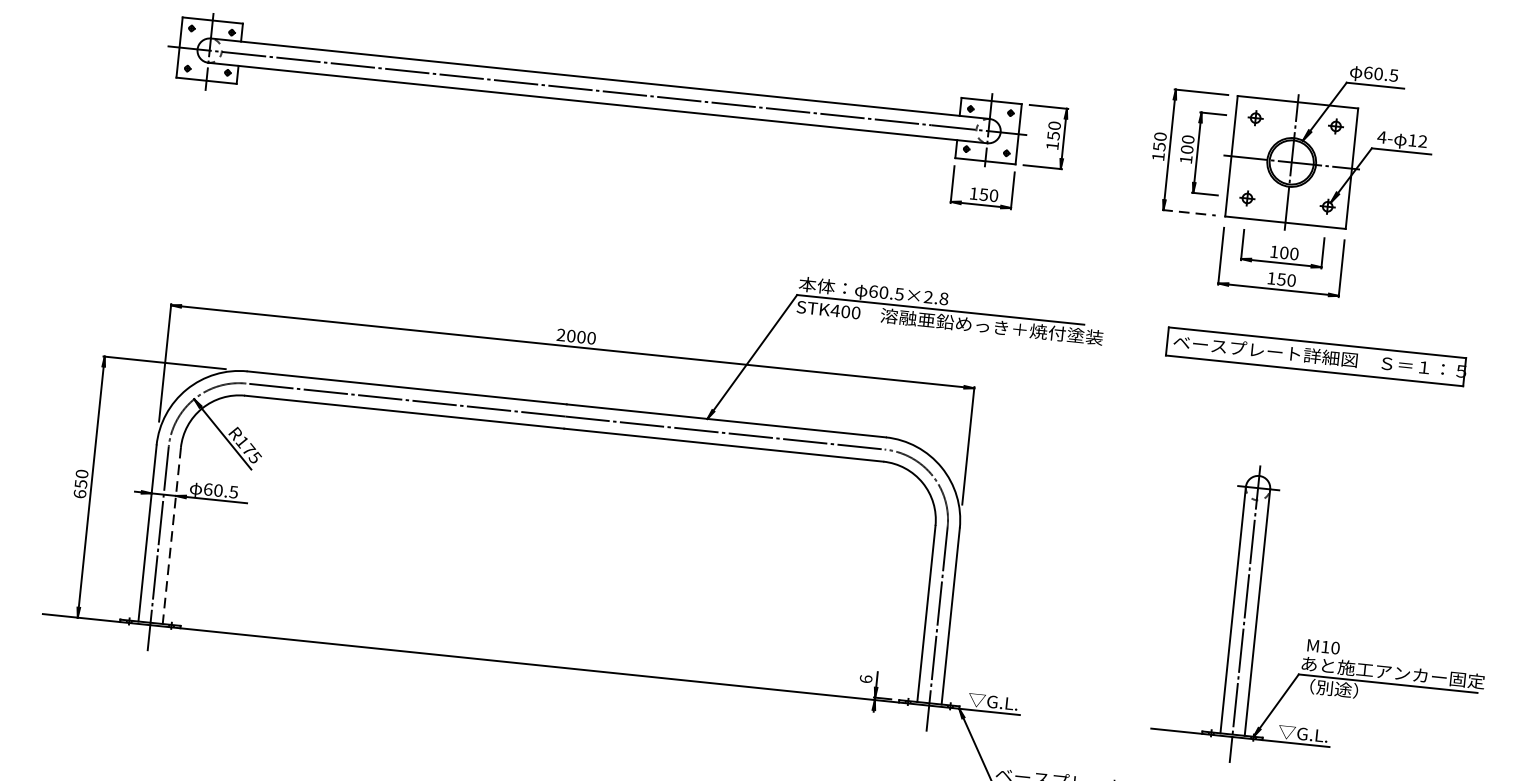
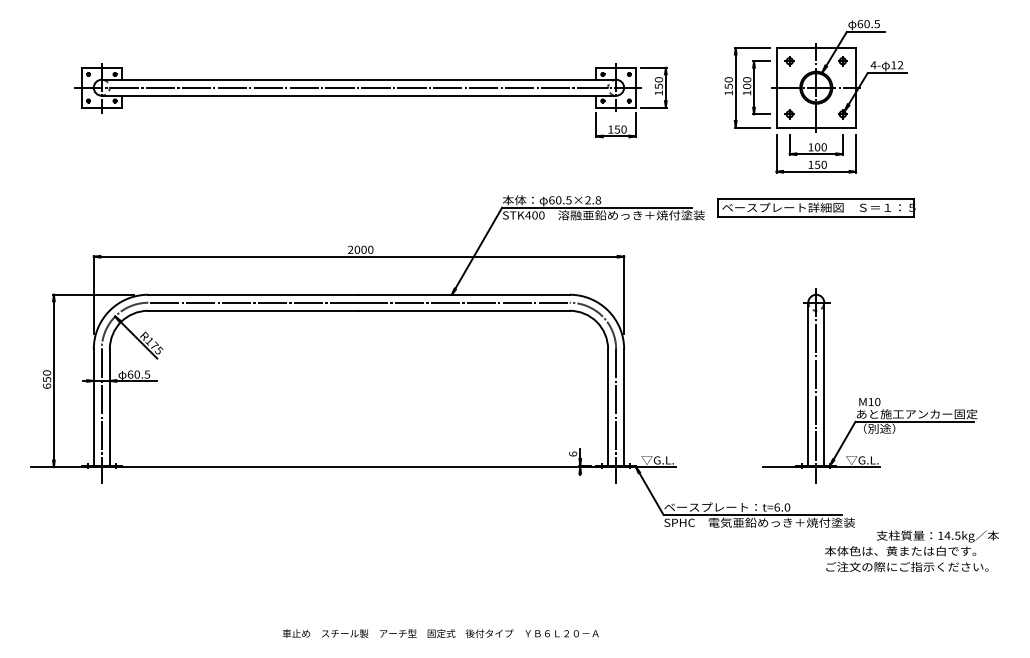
line: (1188, 212) -> (752, 127), dashed -> solid
part: (1316, 355) -> (816, 207), moved
line: (171, 536) -> (109, 407), dashed -> solid

